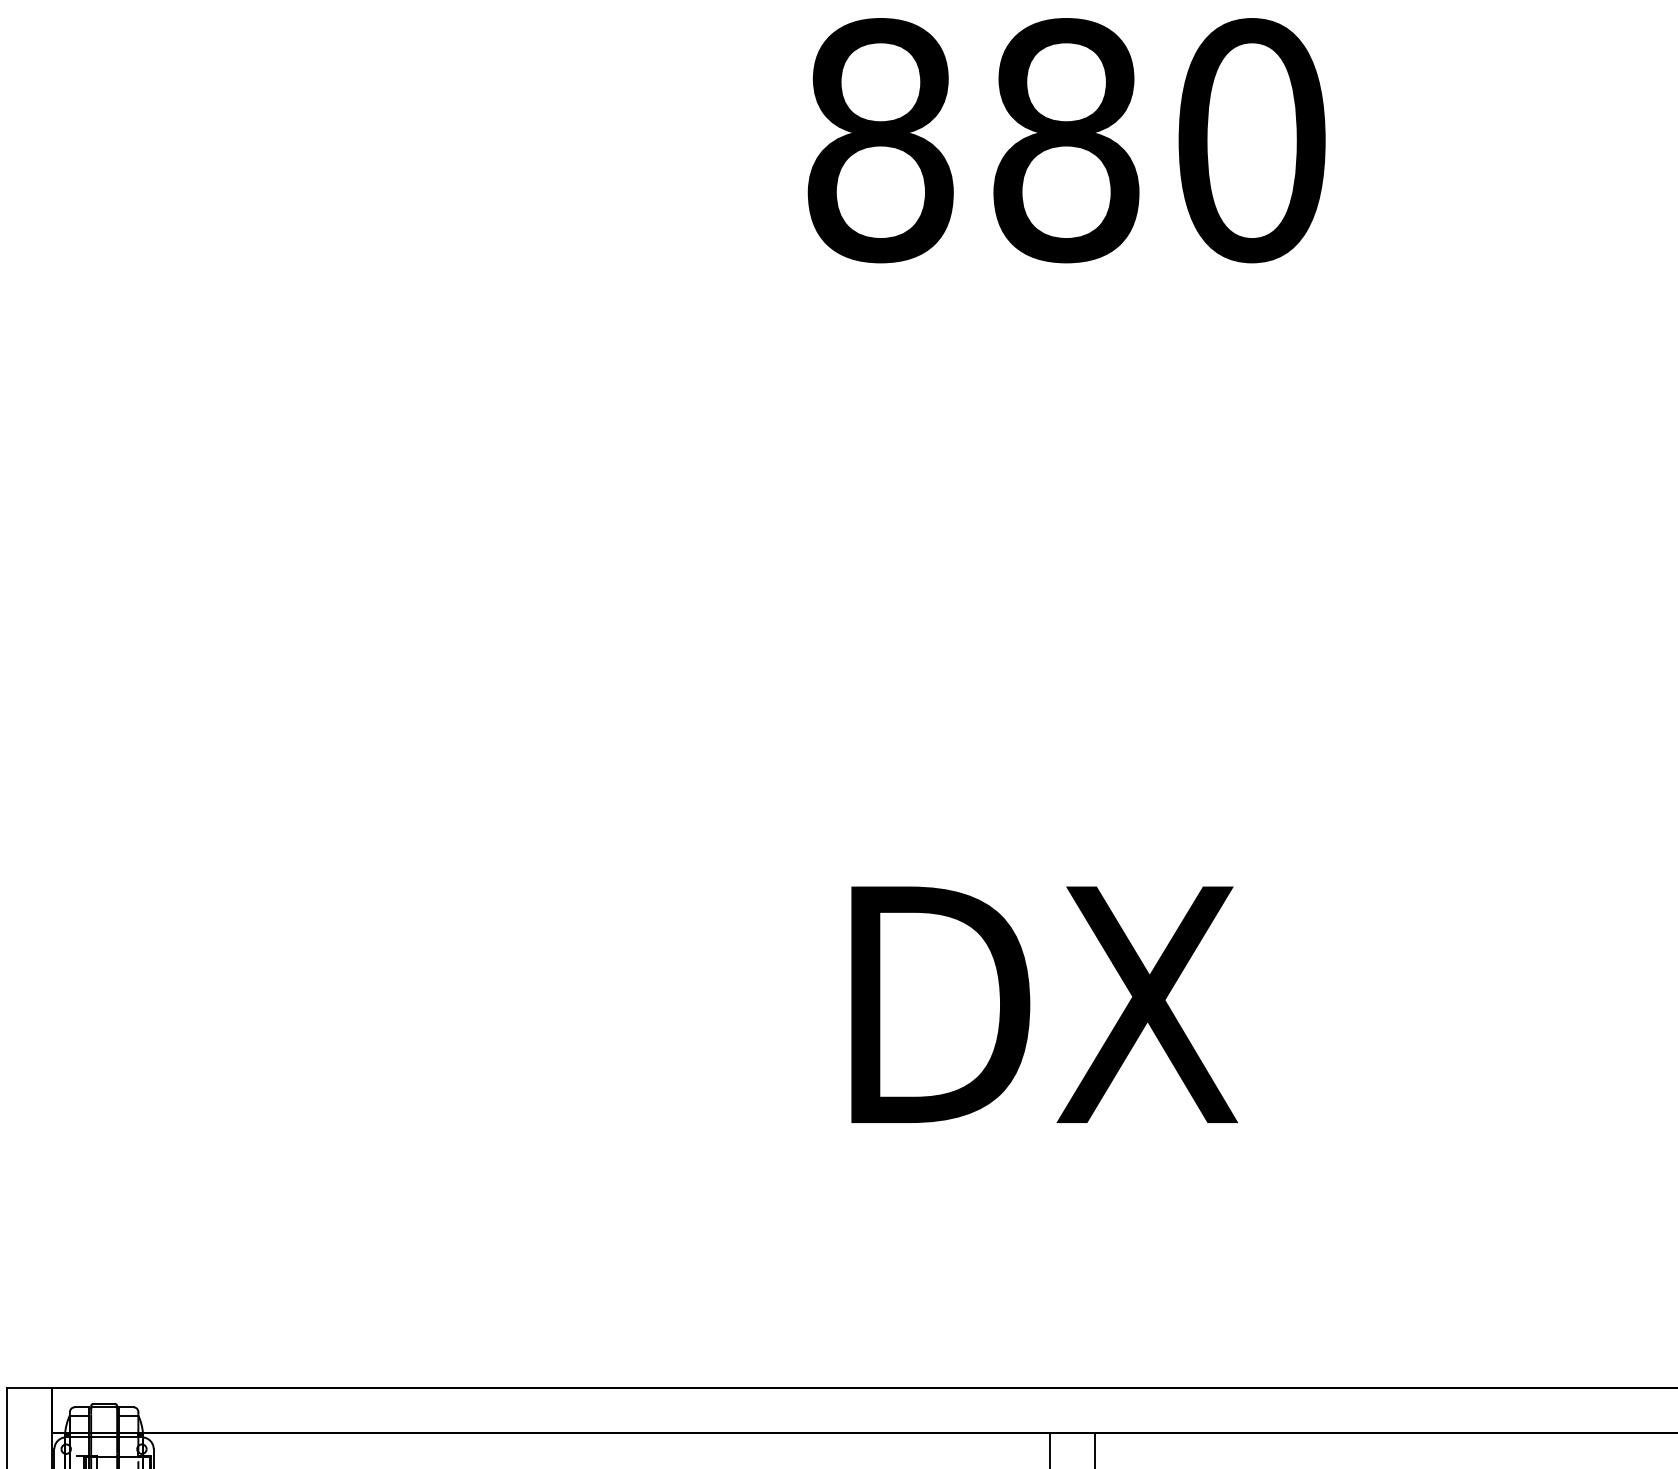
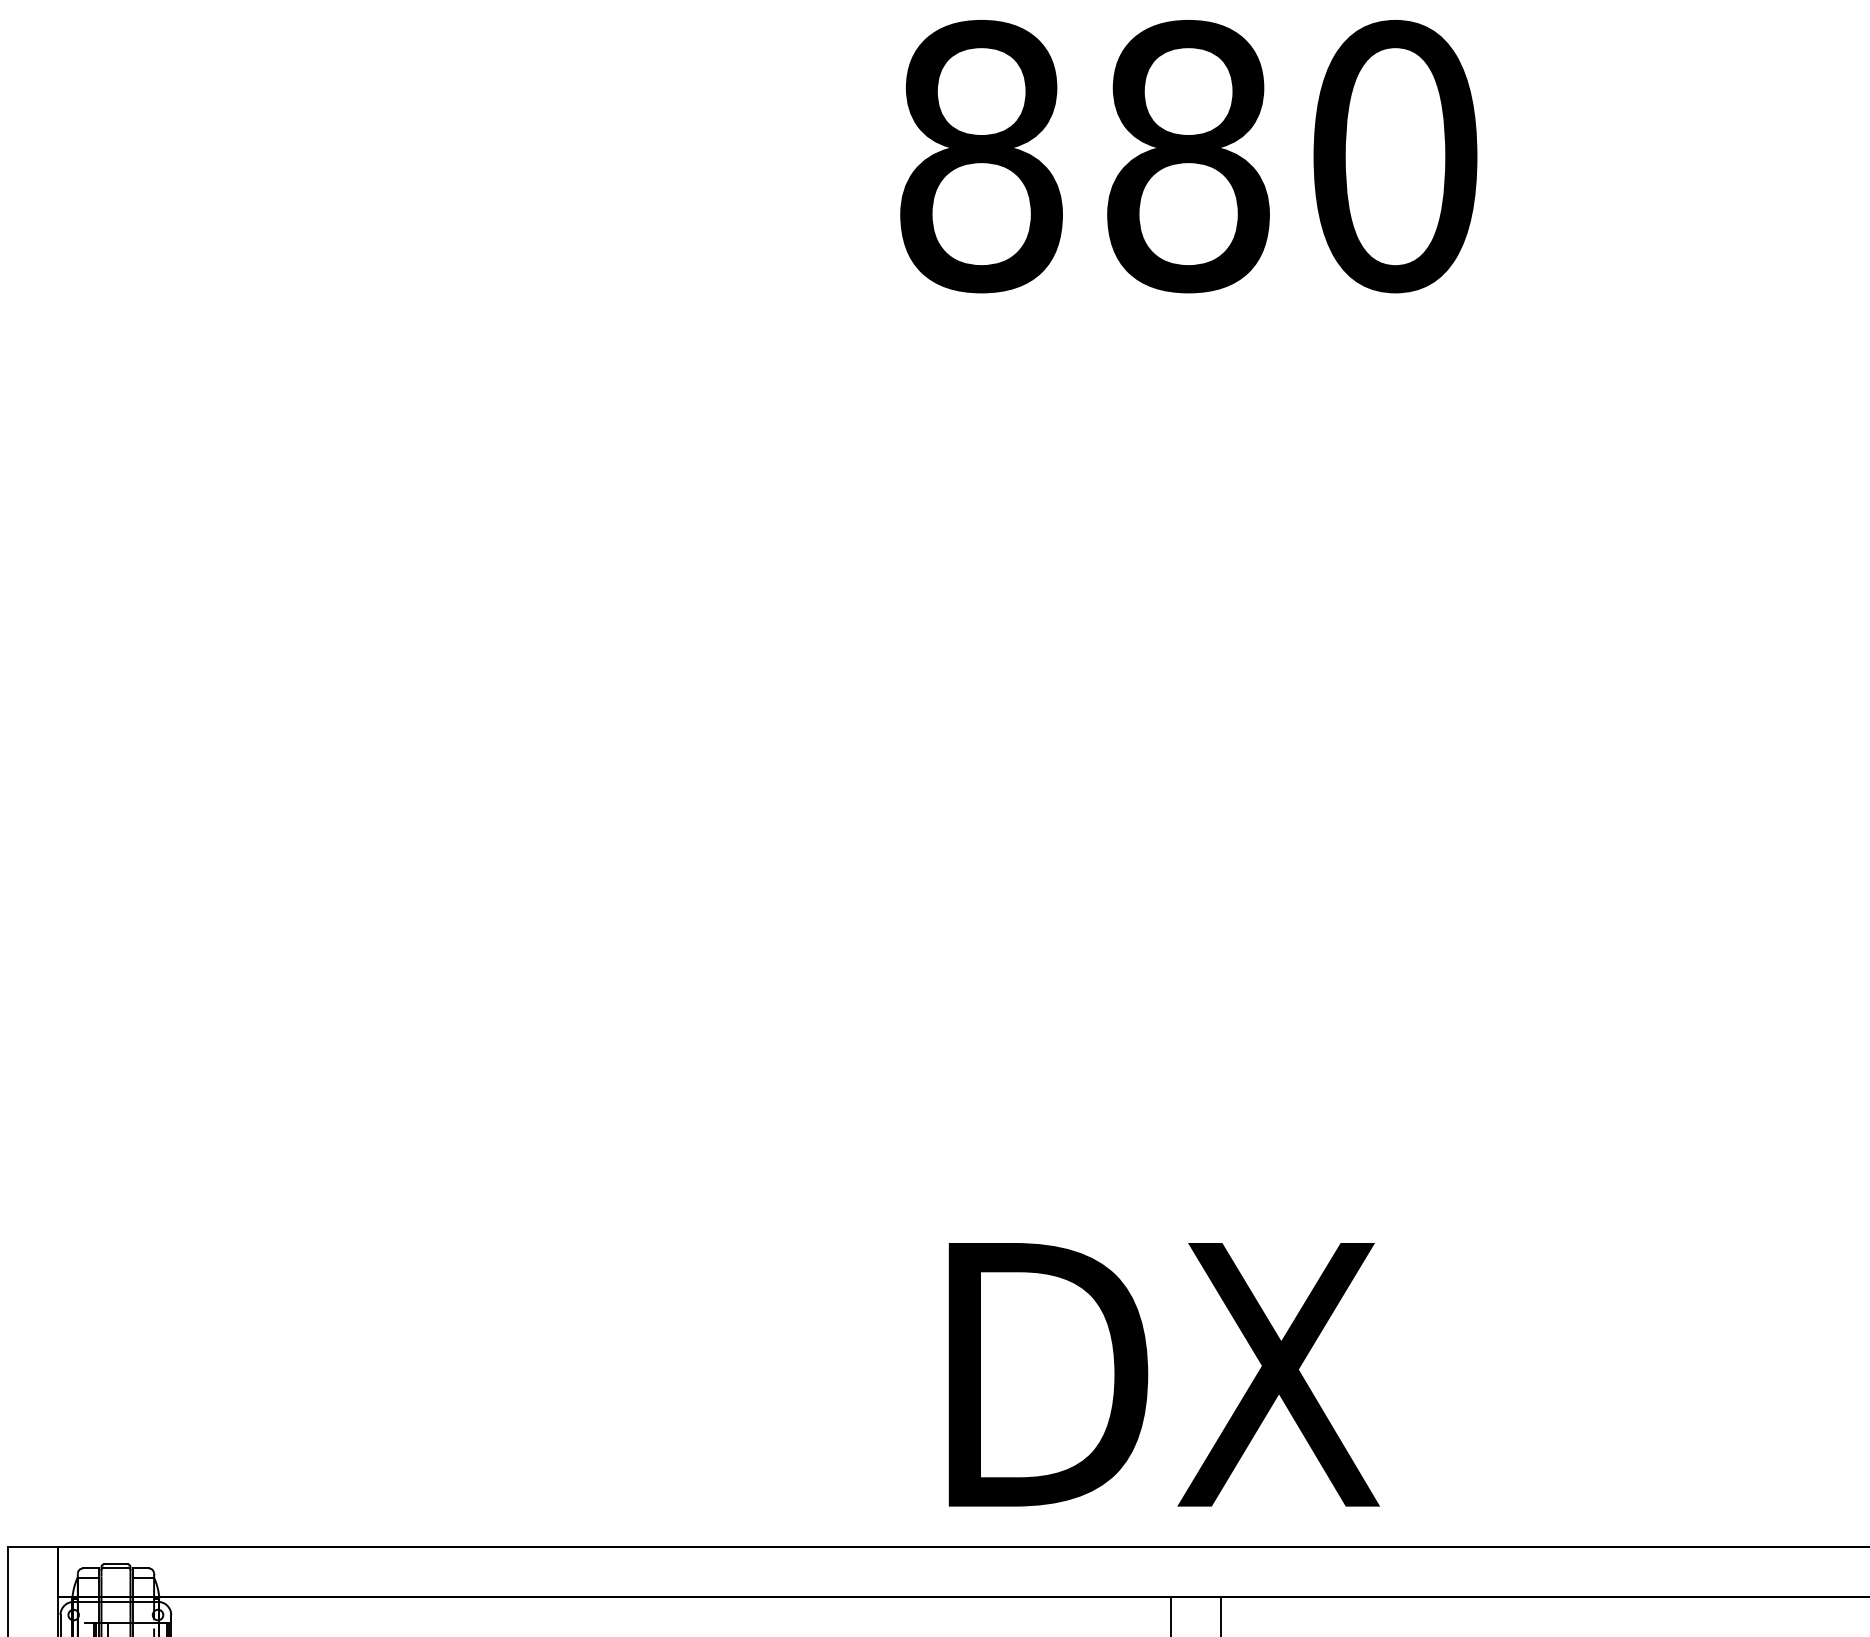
text: (1044, 1004) -> (1163, 1374), moved

